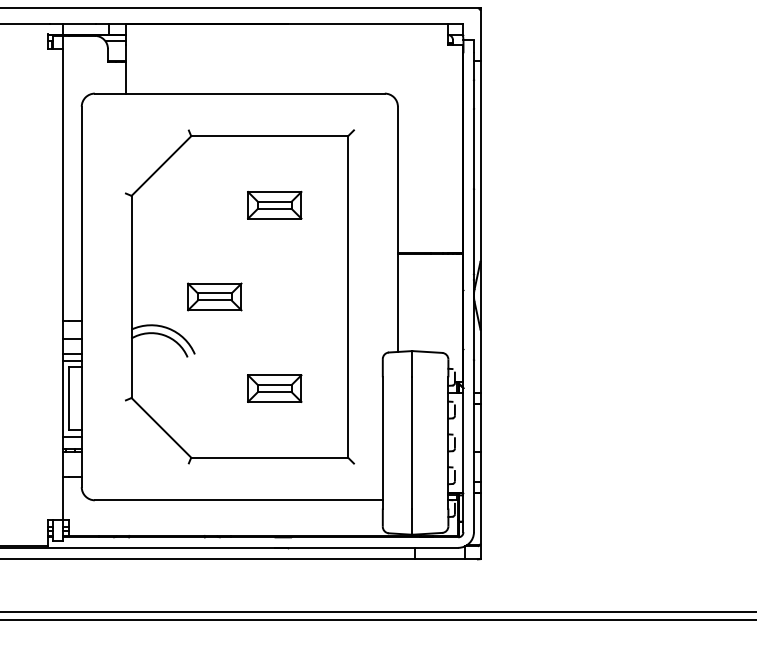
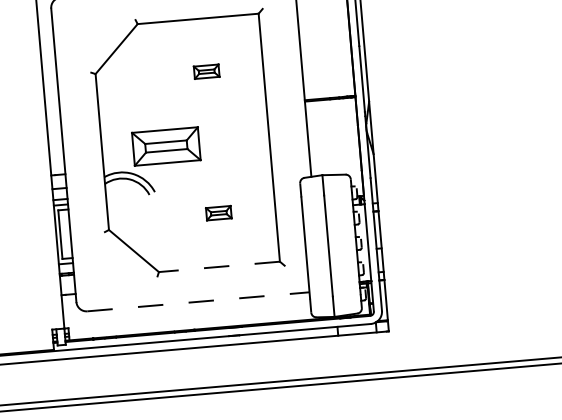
part: (274, 204) -> (206, 71), size x0.6
part: (214, 296) -> (166, 146), size x1.6
part: (274, 388) -> (218, 213), size x0.6
line: (269, 457) -> (219, 266), solid -> dashed
line: (238, 500) -> (198, 301), solid -> dashed

